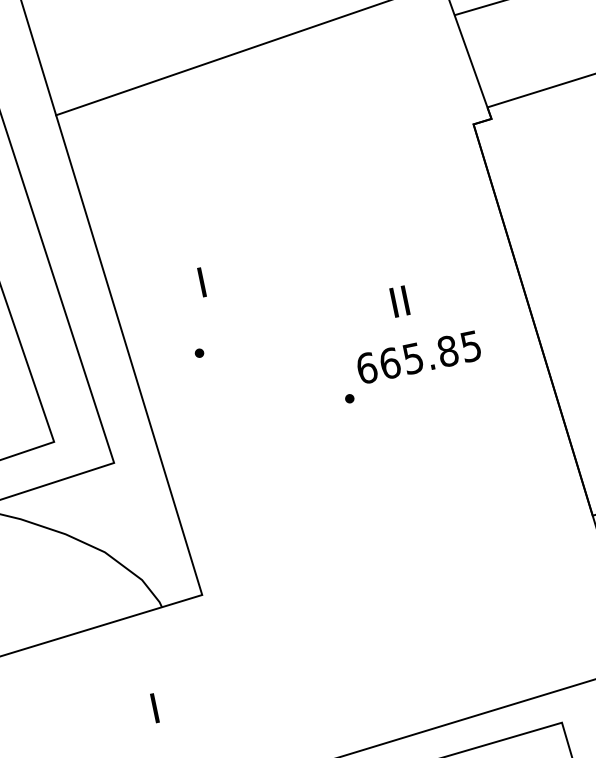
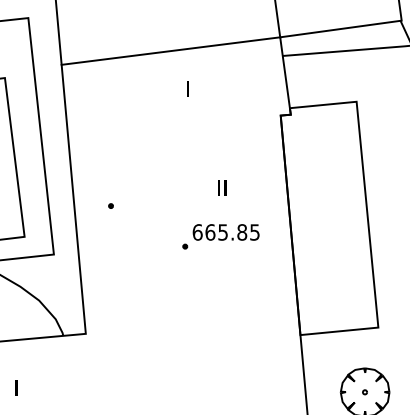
text: (200, 281) -> (187, 88), moved
text: (399, 300) -> (222, 187), moved
text: (154, 706) -> (16, 387), moved

